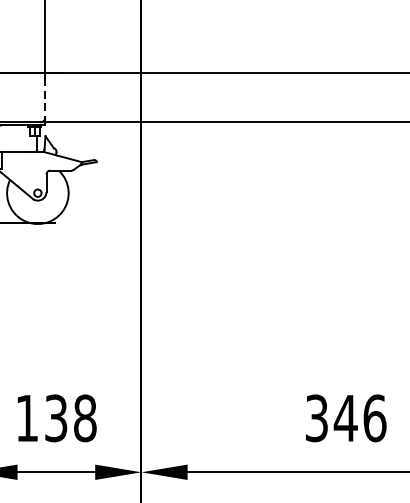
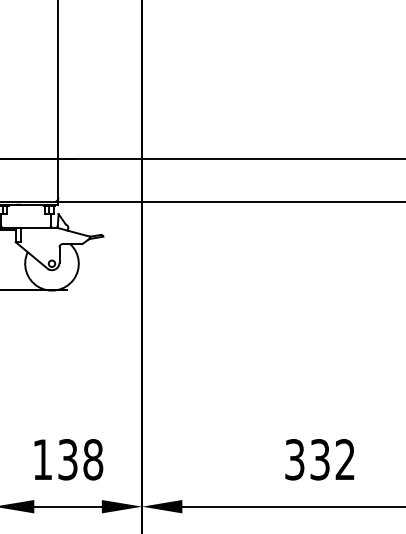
line: (45, 98) -> (58, 181), dashed -> solid
text: (360, 418) -> (332, 459), 346 -> 332

